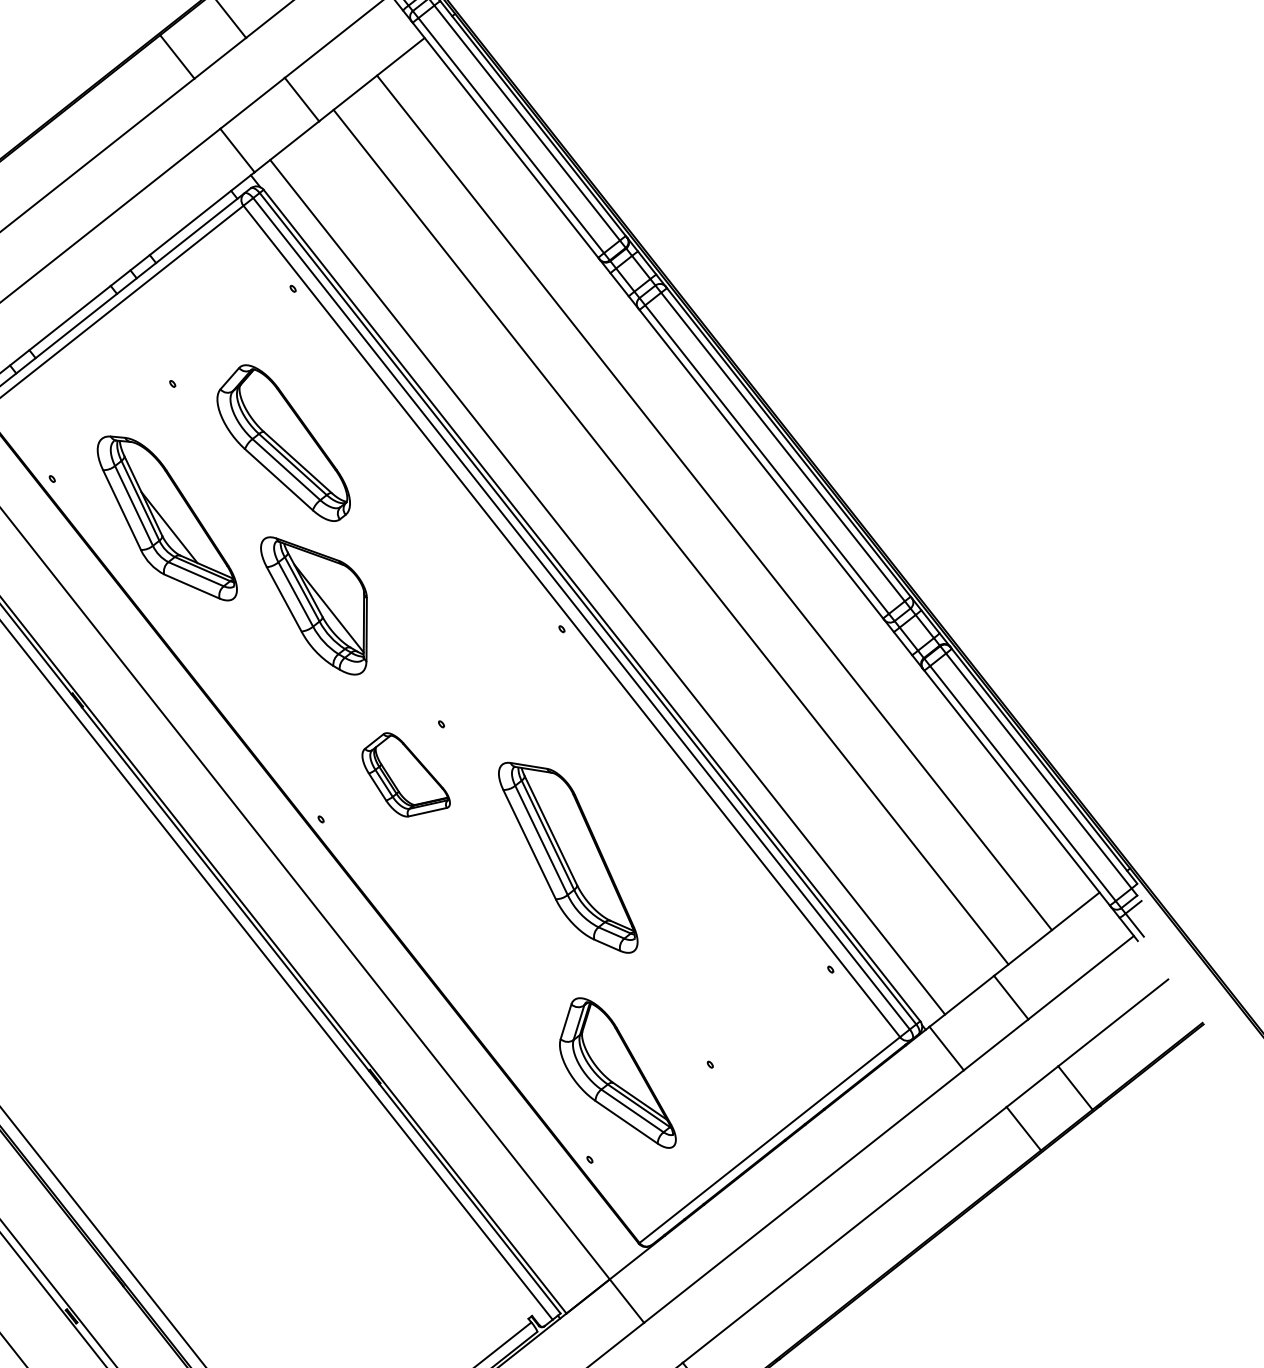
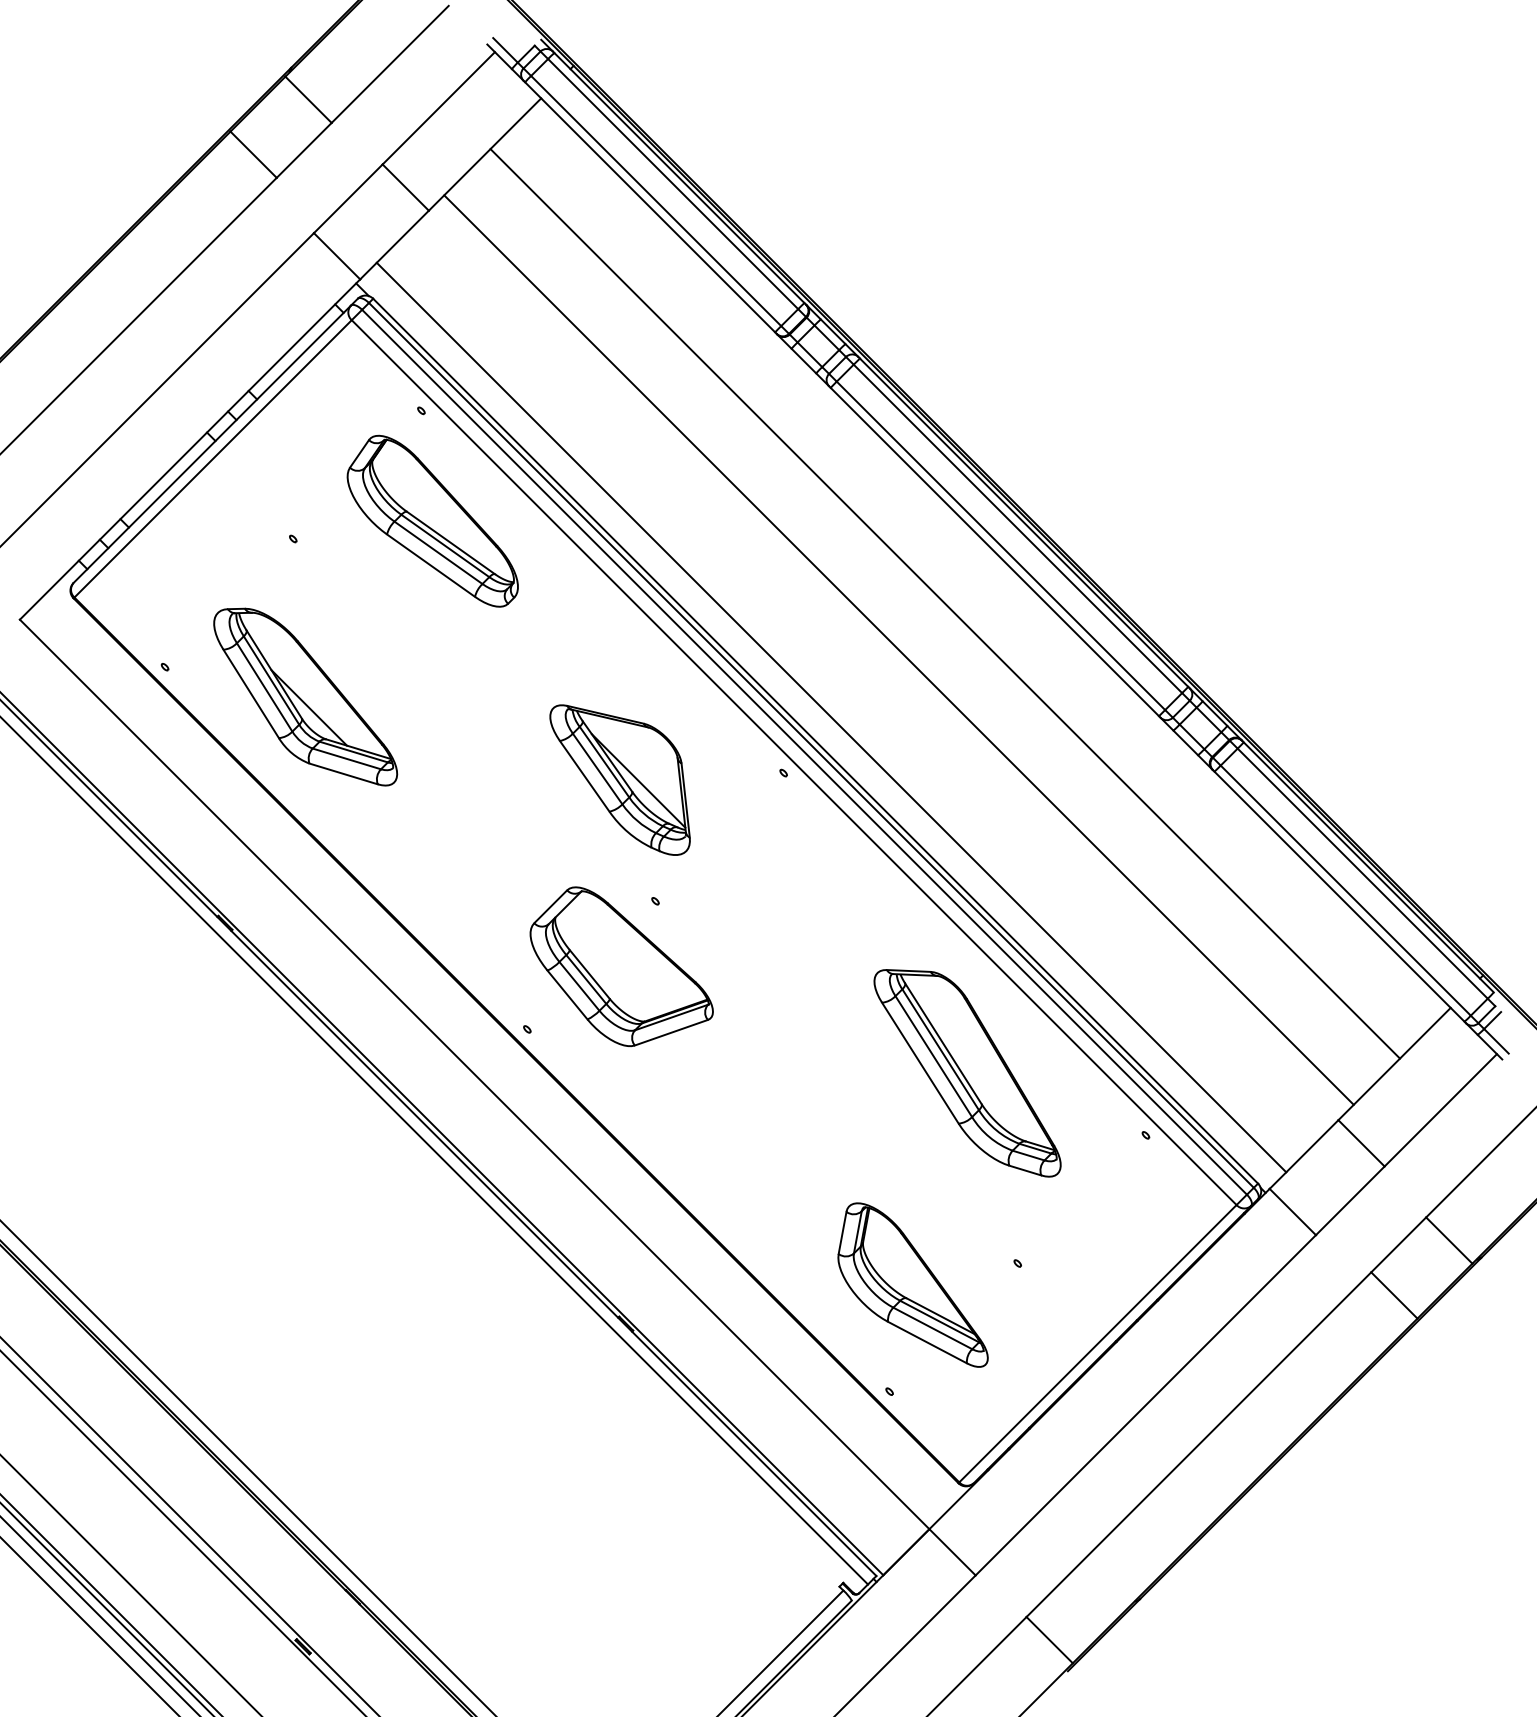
part: (284, 441) -> (432, 520), moved
part: (313, 605) -> (619, 779), moved
part: (406, 775) -> (621, 966), size x1.67
part: (568, 857) -> (967, 1073), moved

